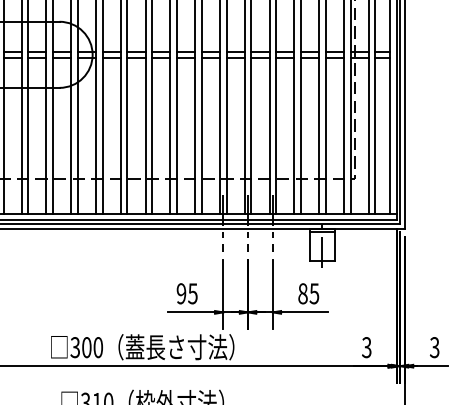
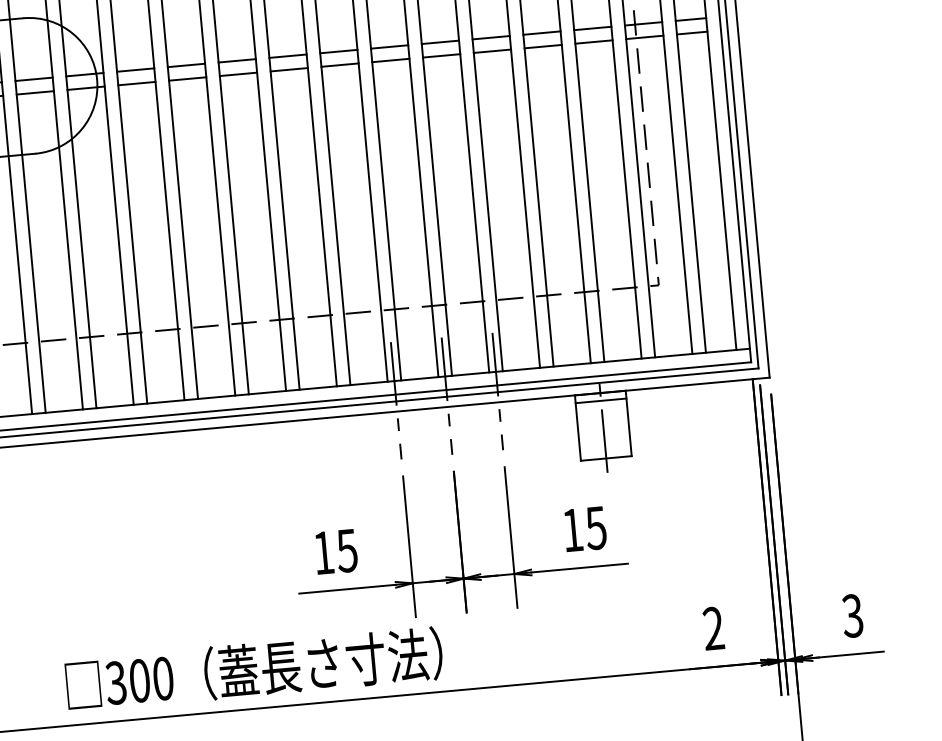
text: (181, 293) -> (323, 552), 95 -> 15
text: (302, 293) -> (571, 529), 85 -> 15
text: (366, 347) -> (712, 628), 3 -> 2

